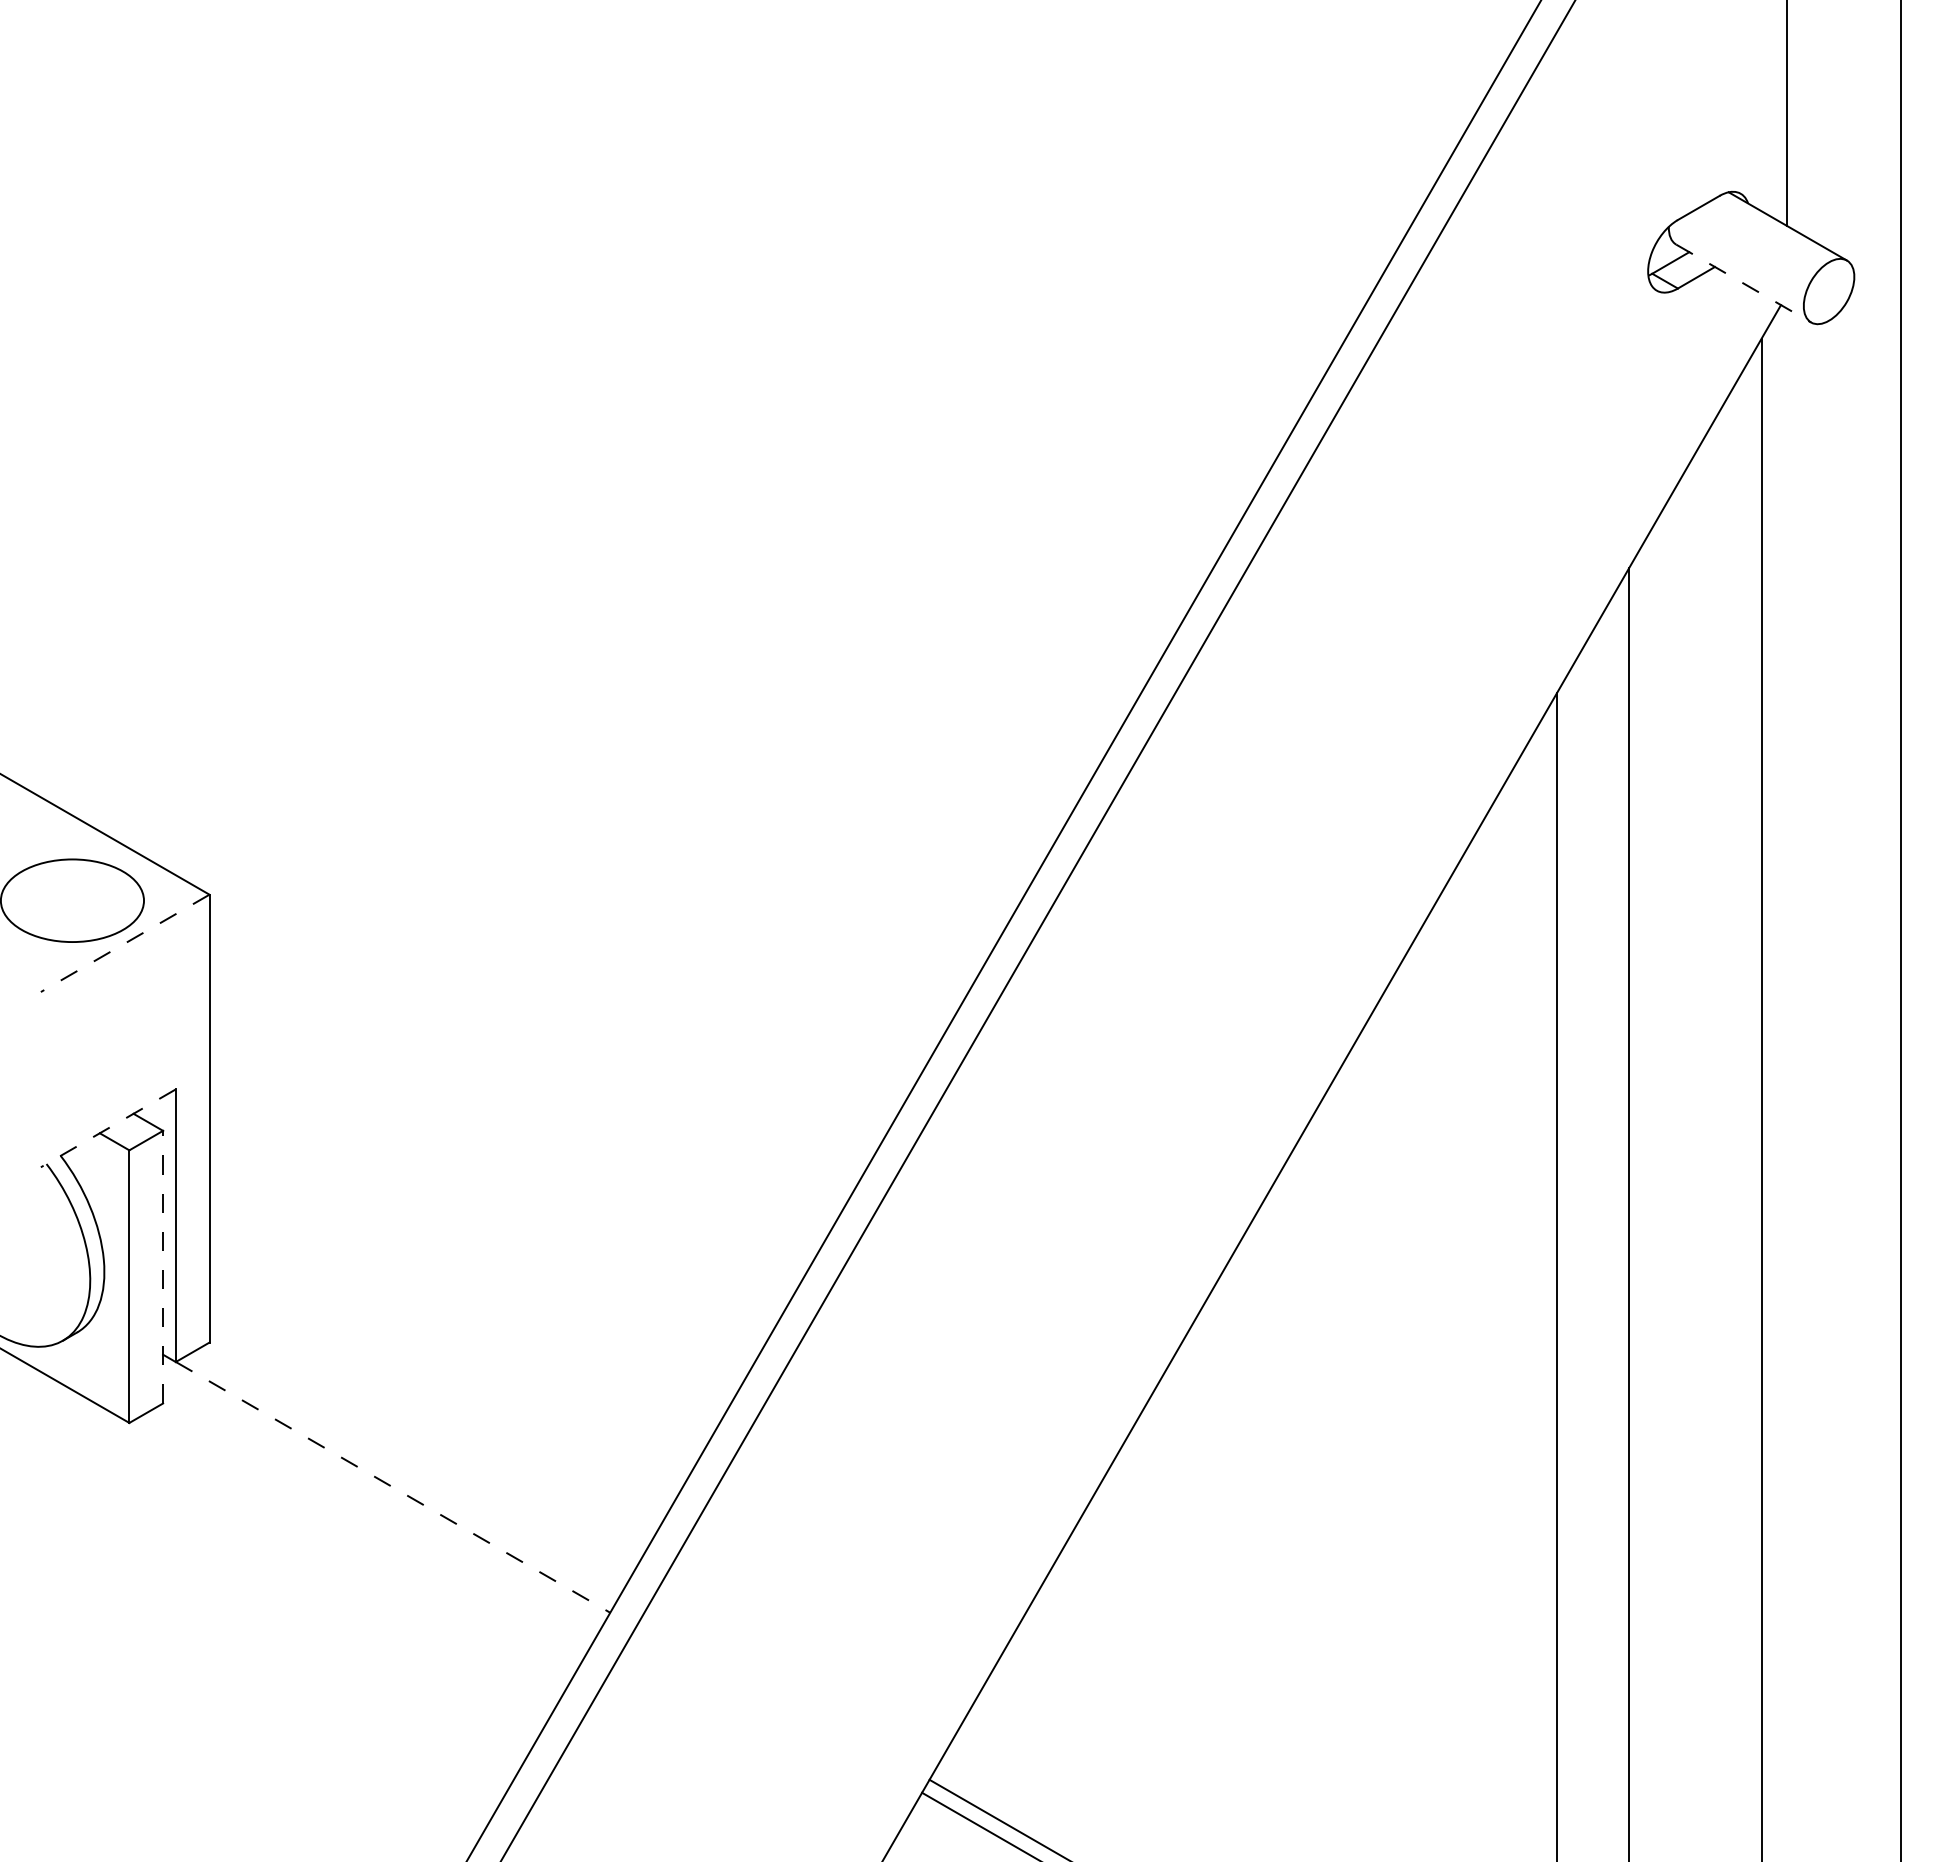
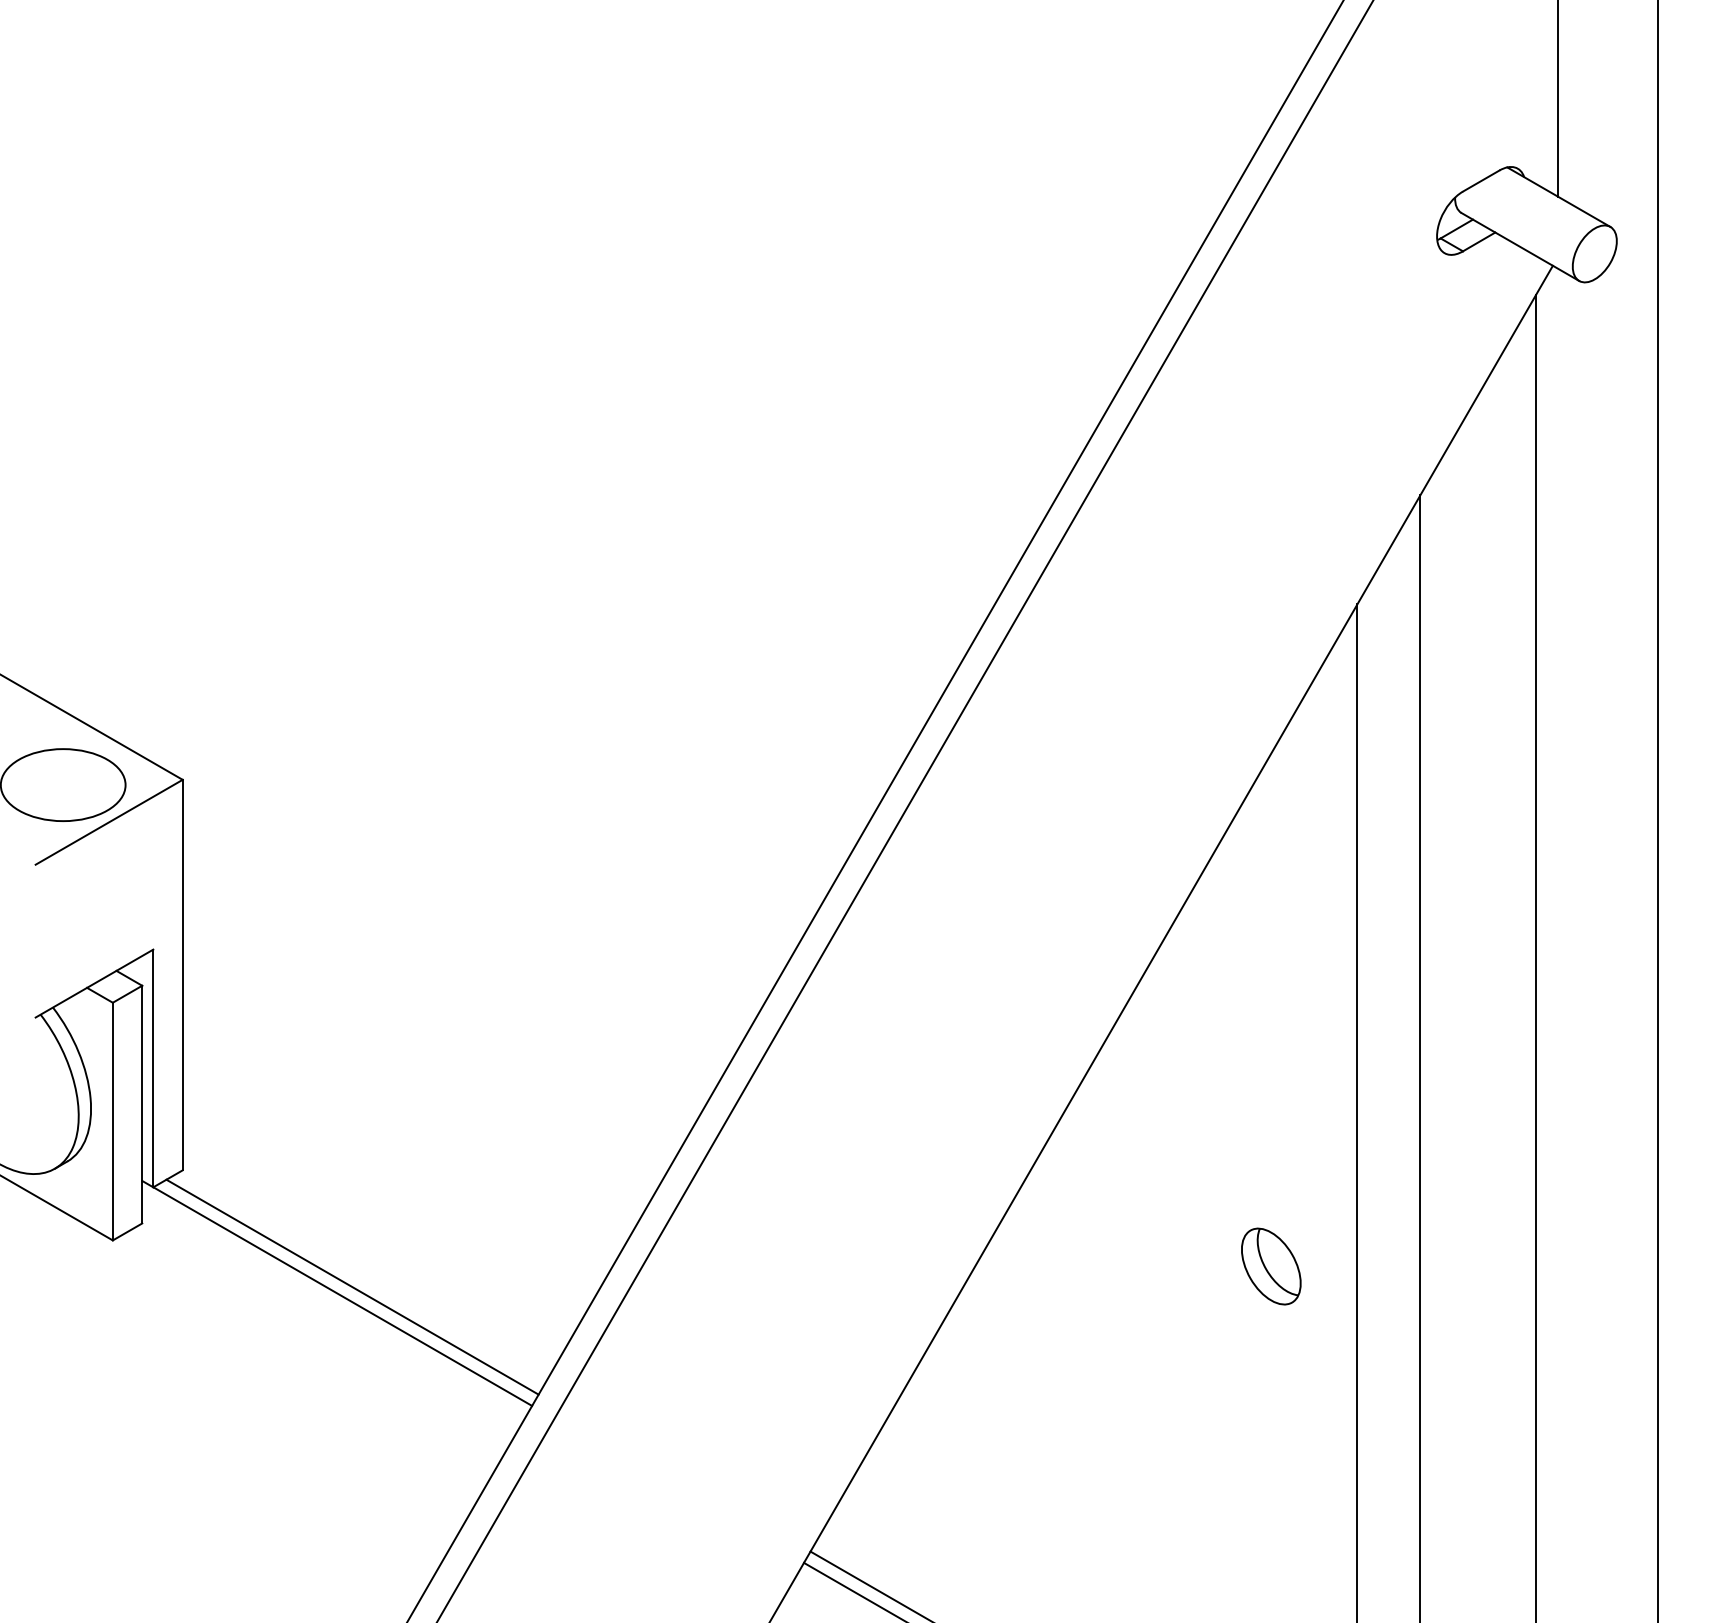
line: (1743, 283) -> (1520, 246), dashed -> solid
line: (124, 943) -> (108, 822), dashed -> solid
line: (108, 1128) -> (94, 983), dashed -> solid
line: (163, 1266) -> (142, 1104), dashed -> solid
part: (1457, 1452) -> (1270, 1266), added
line: (403, 1476) -> (351, 1287), added
line: (393, 1487) -> (343, 1296), dashed -> solid

